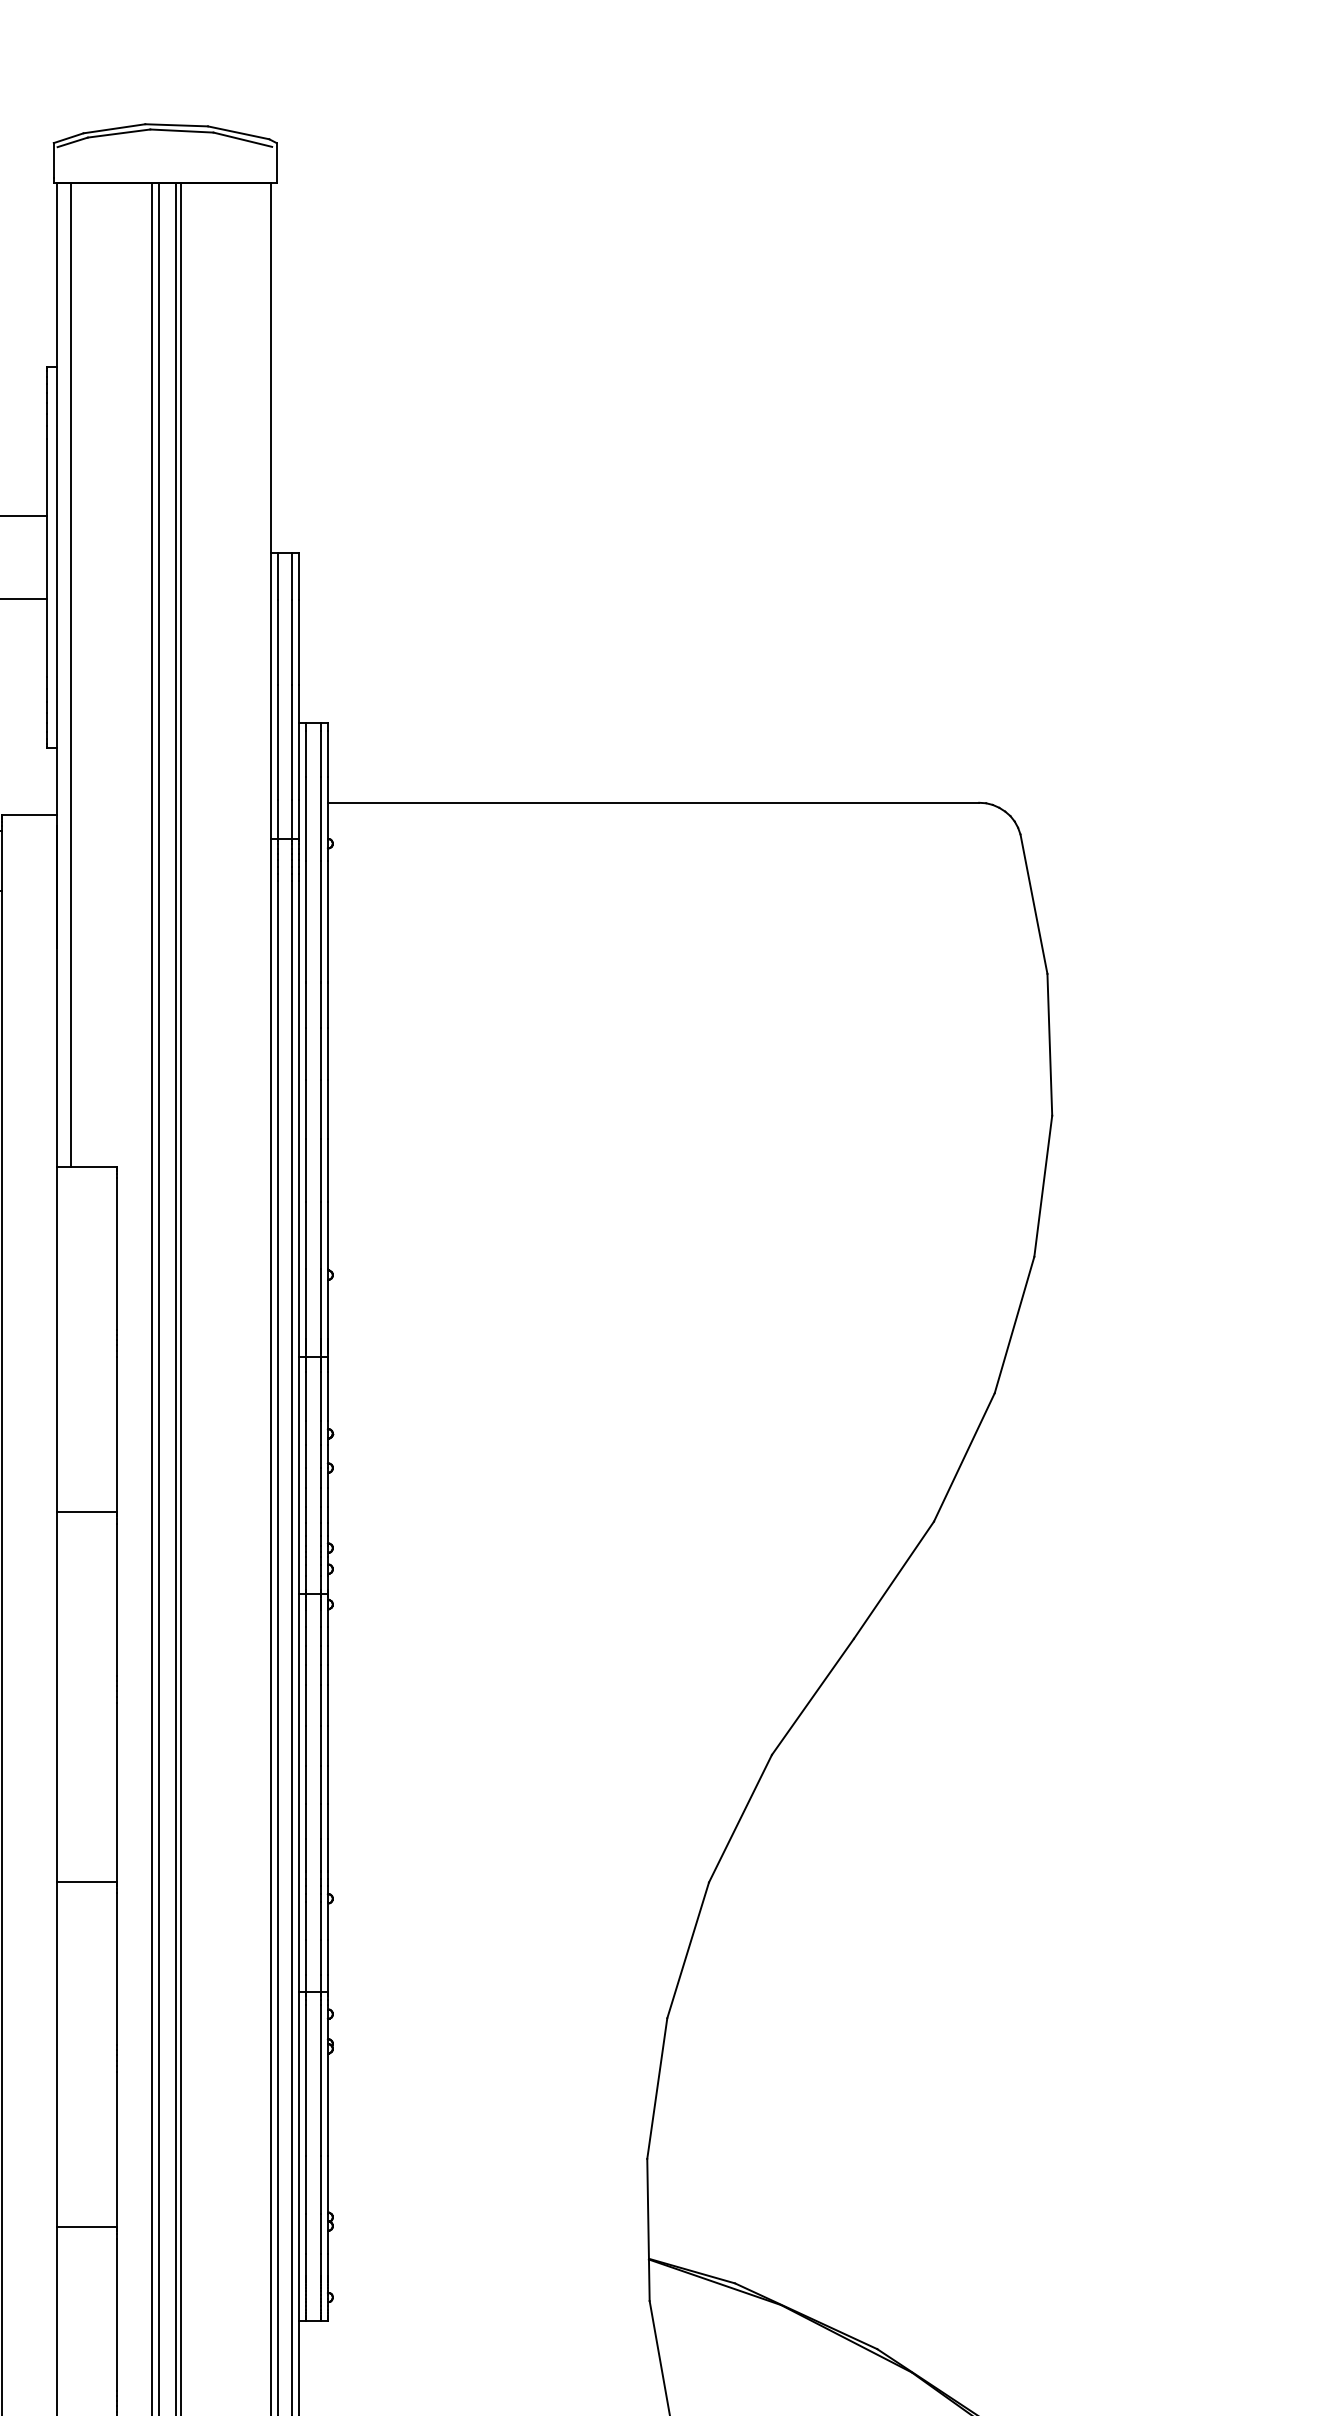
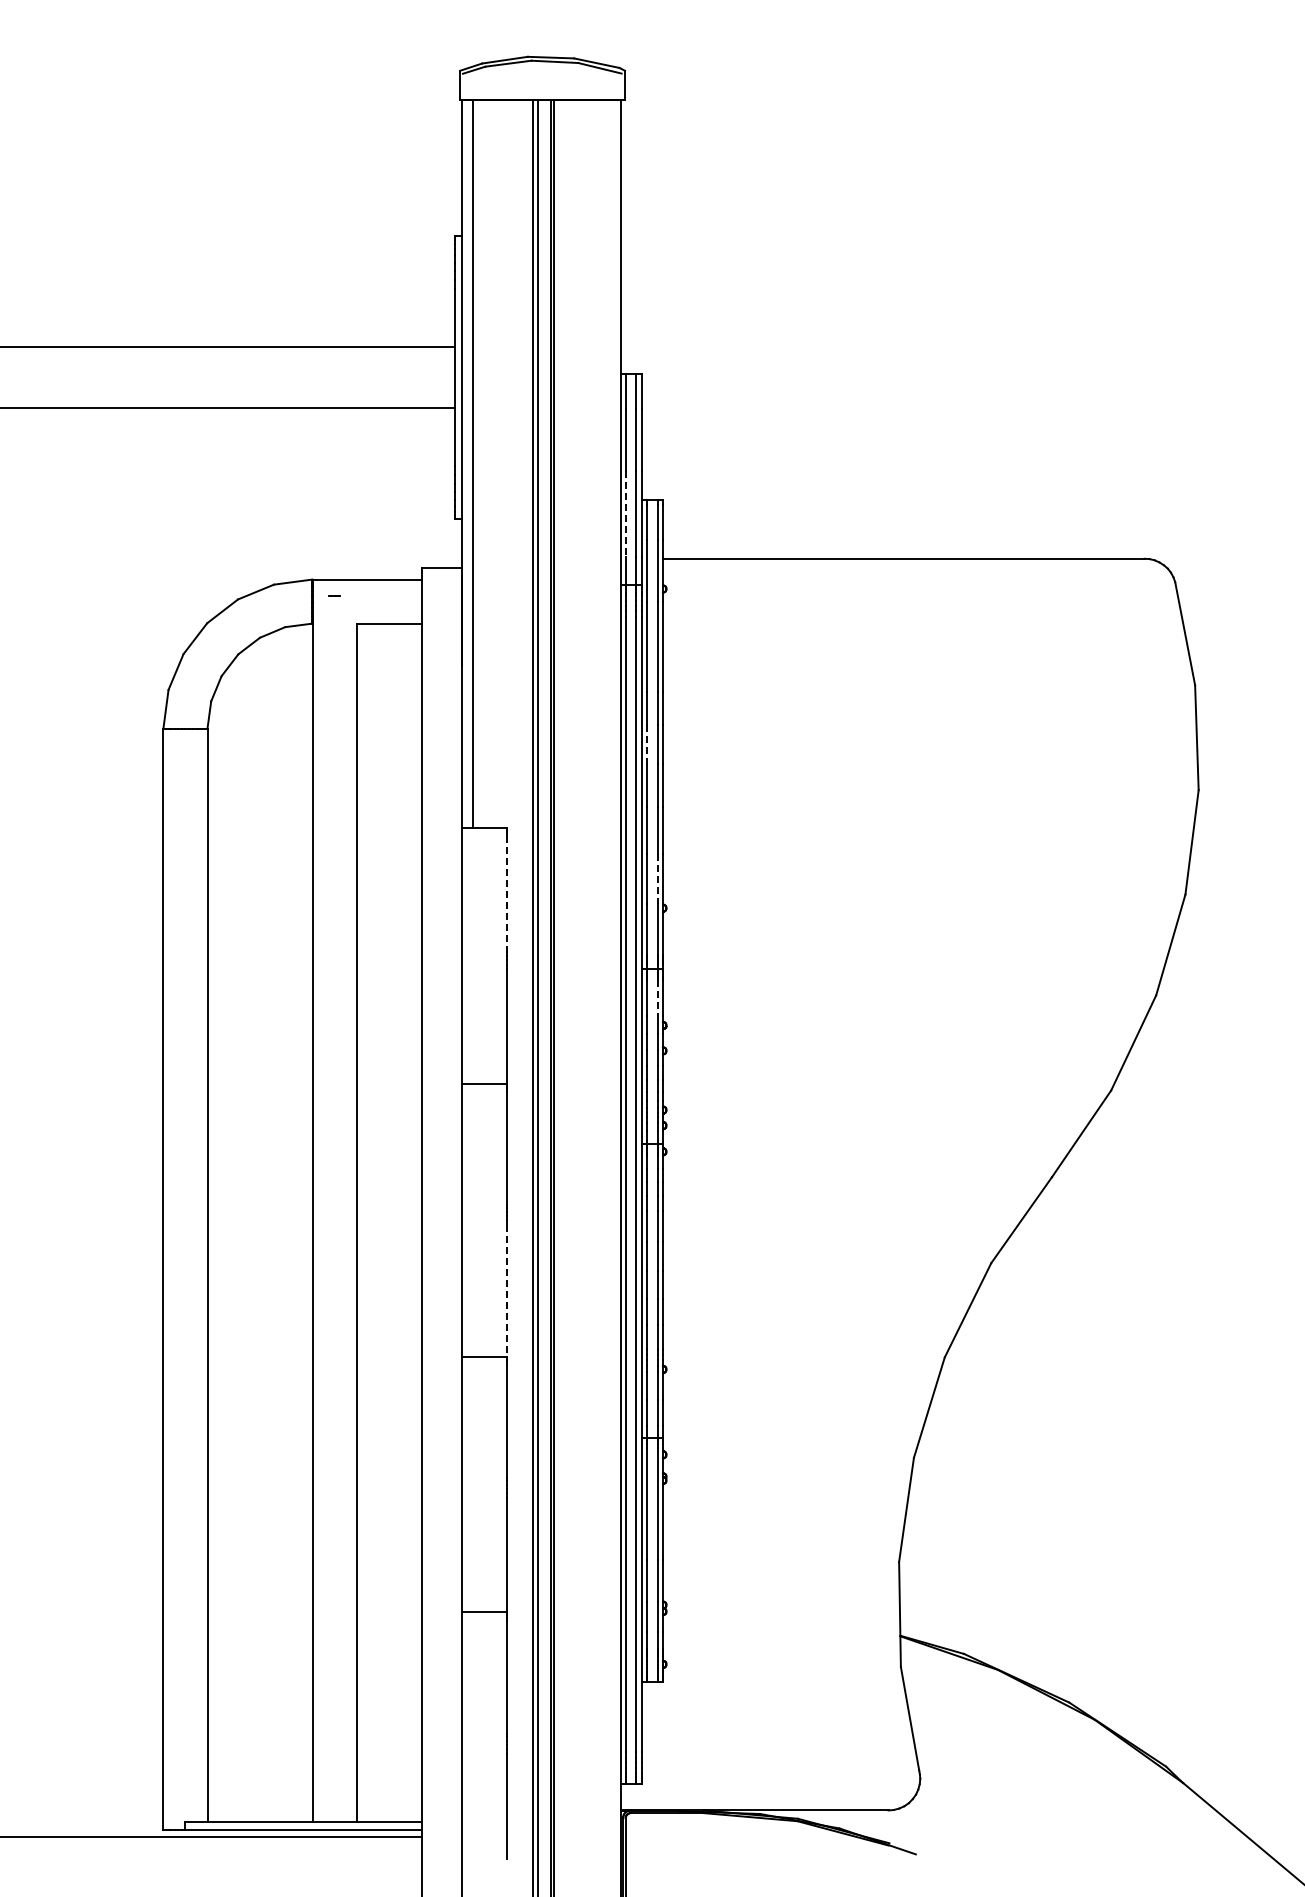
line: (277, 741) -> (625, 513), solid -> dashed
line: (307, 1053) -> (647, 744), solid -> dashed
line: (320, 1236) -> (657, 879), solid -> dashed
line: (116, 1255) -> (506, 893), solid -> dashed
line: (320, 1397) -> (657, 998), solid -> dashed
line: (116, 1793) -> (506, 1291), solid -> dashed

